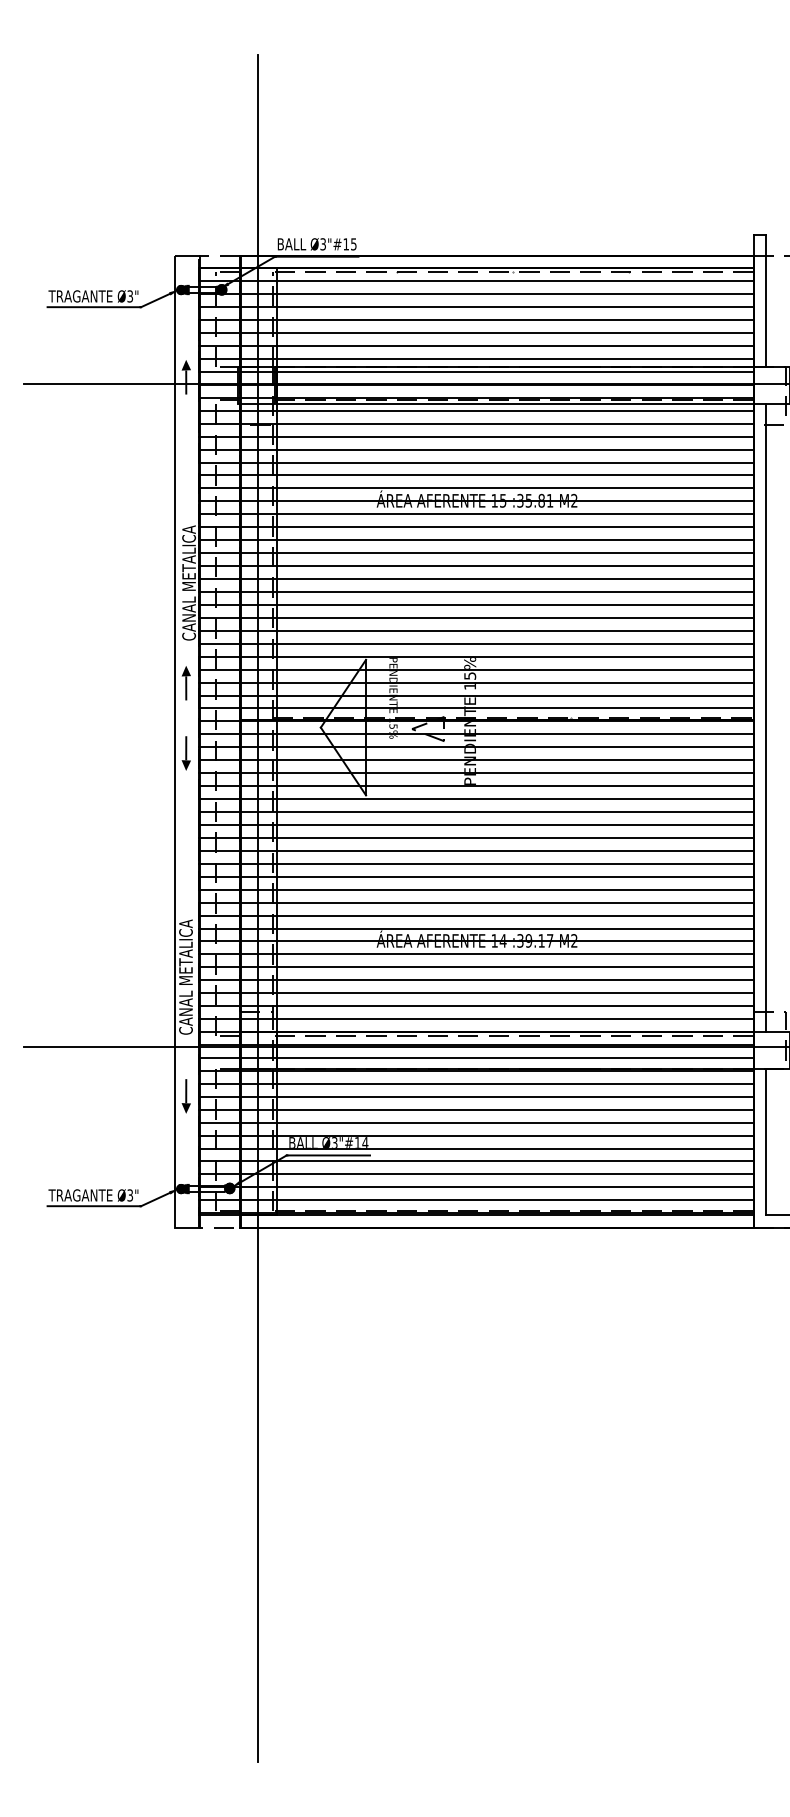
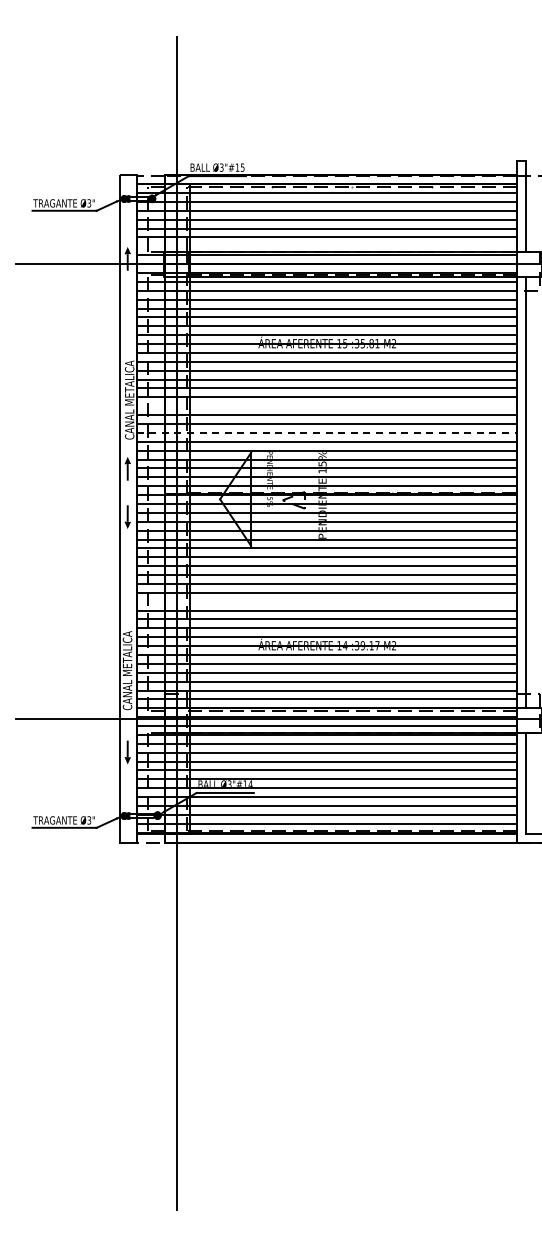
line: (475, 359) -> (326, 246), removed
line: (475, 592) -> (326, 406), removed
line: (477, 630) -> (327, 432), solid -> dashed
line: (475, 876) -> (326, 601), removed

